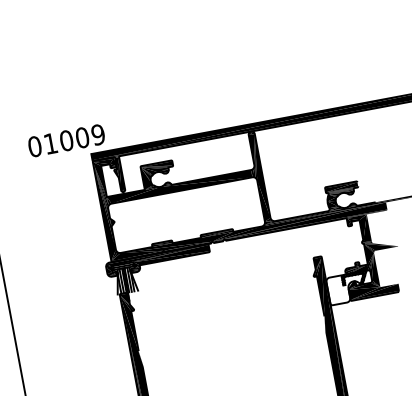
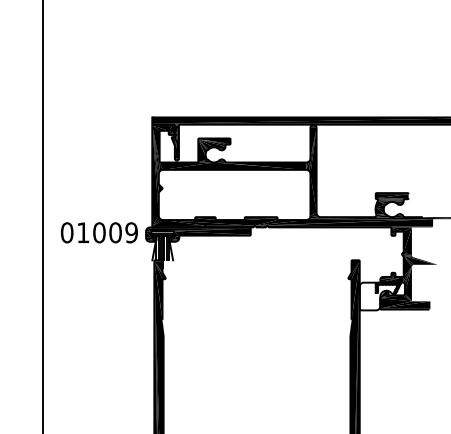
text: (65, 140) -> (98, 232), moved

